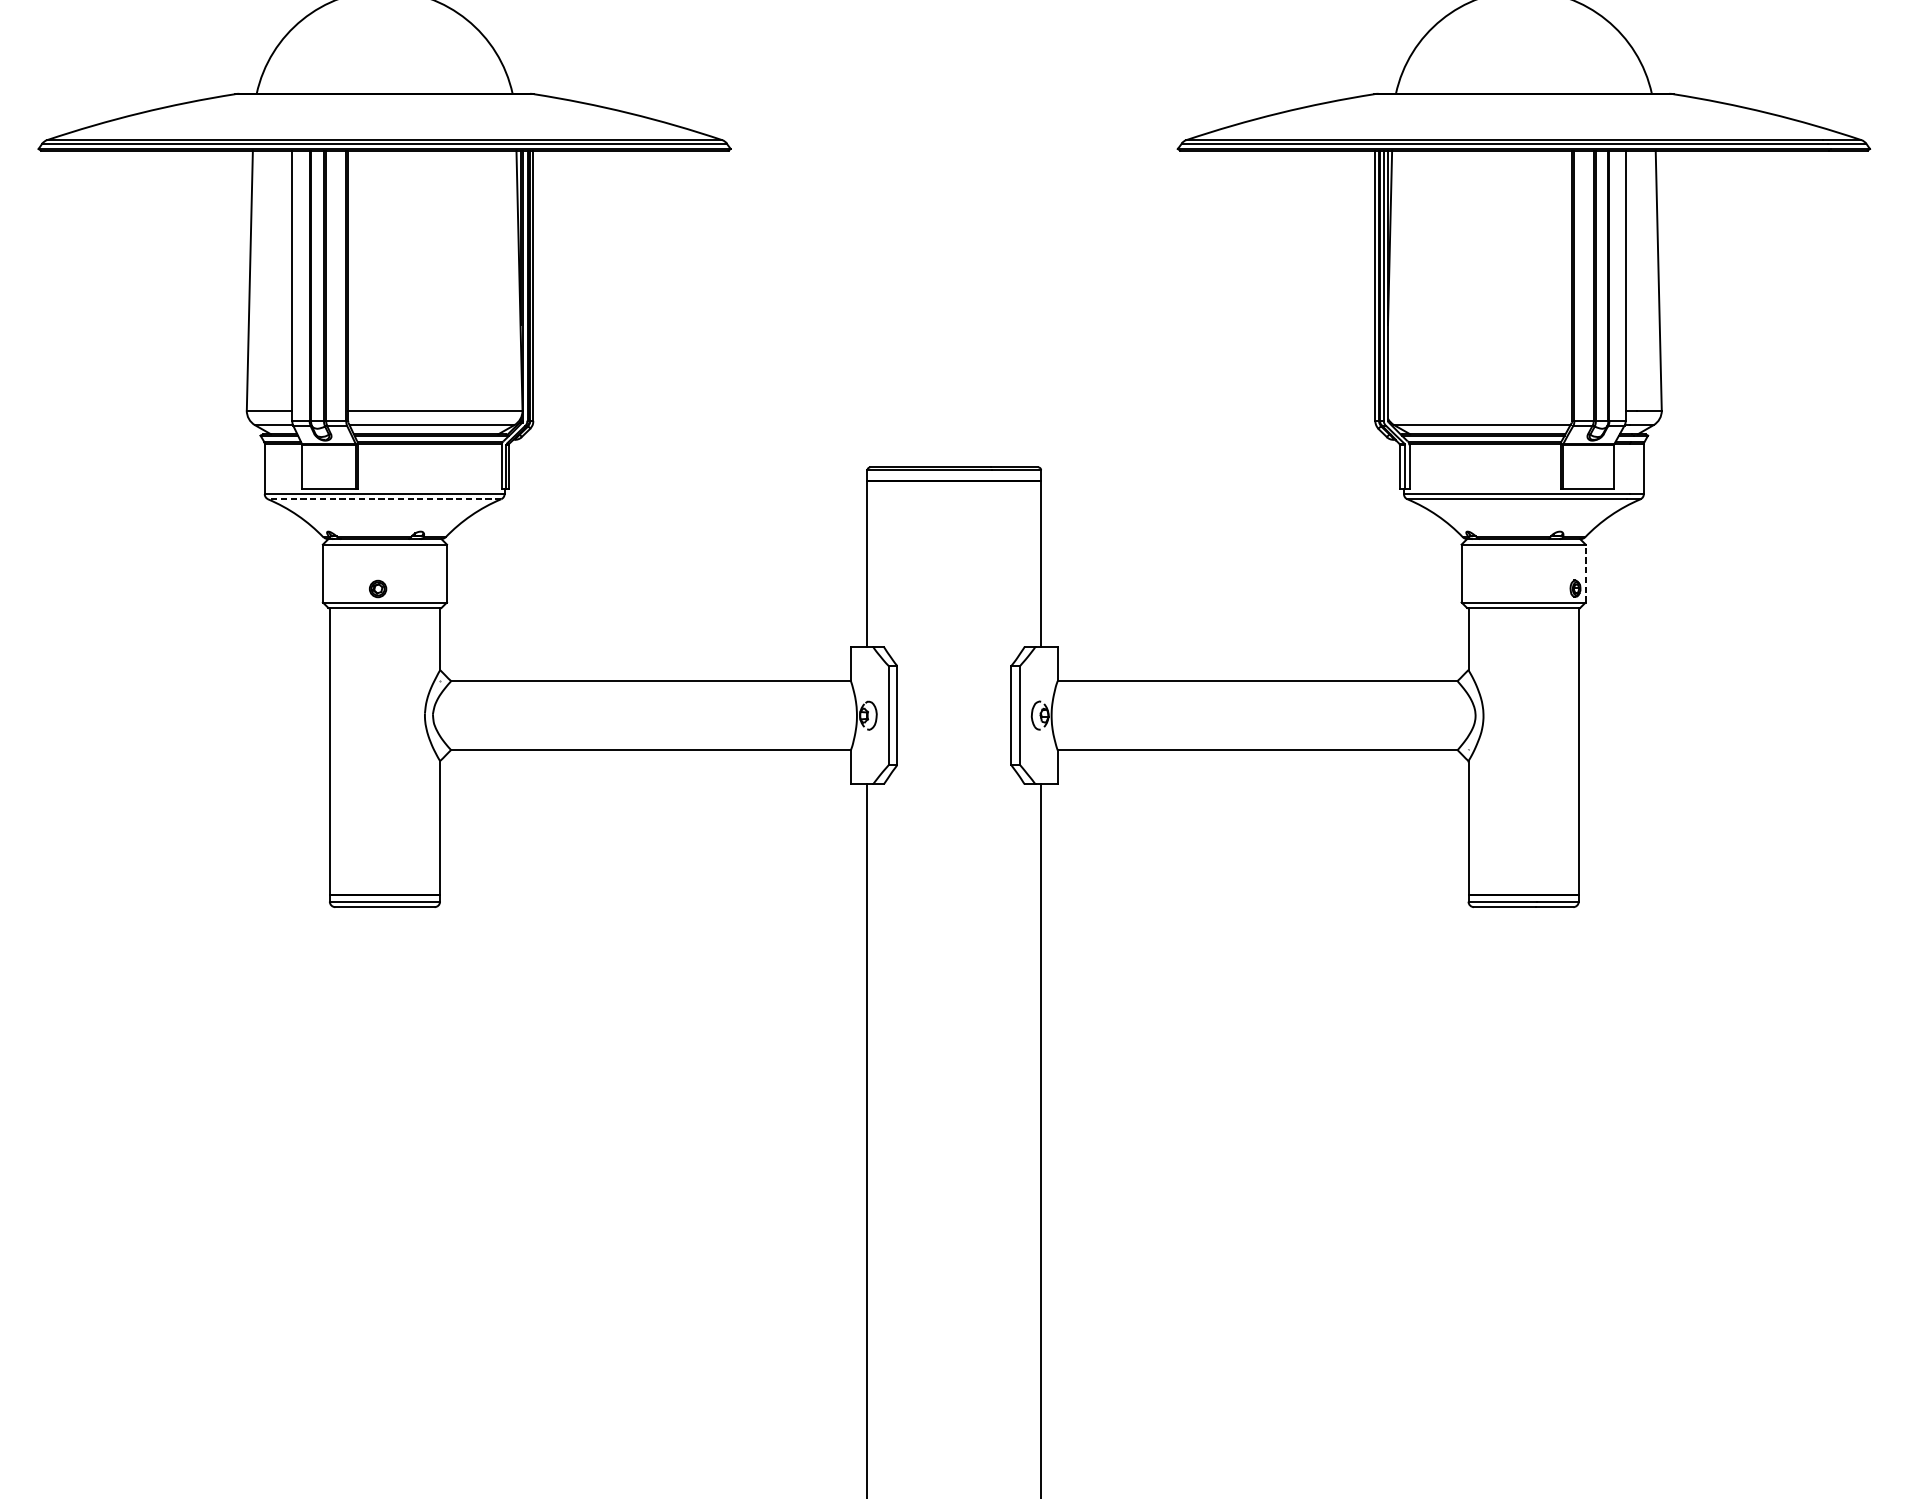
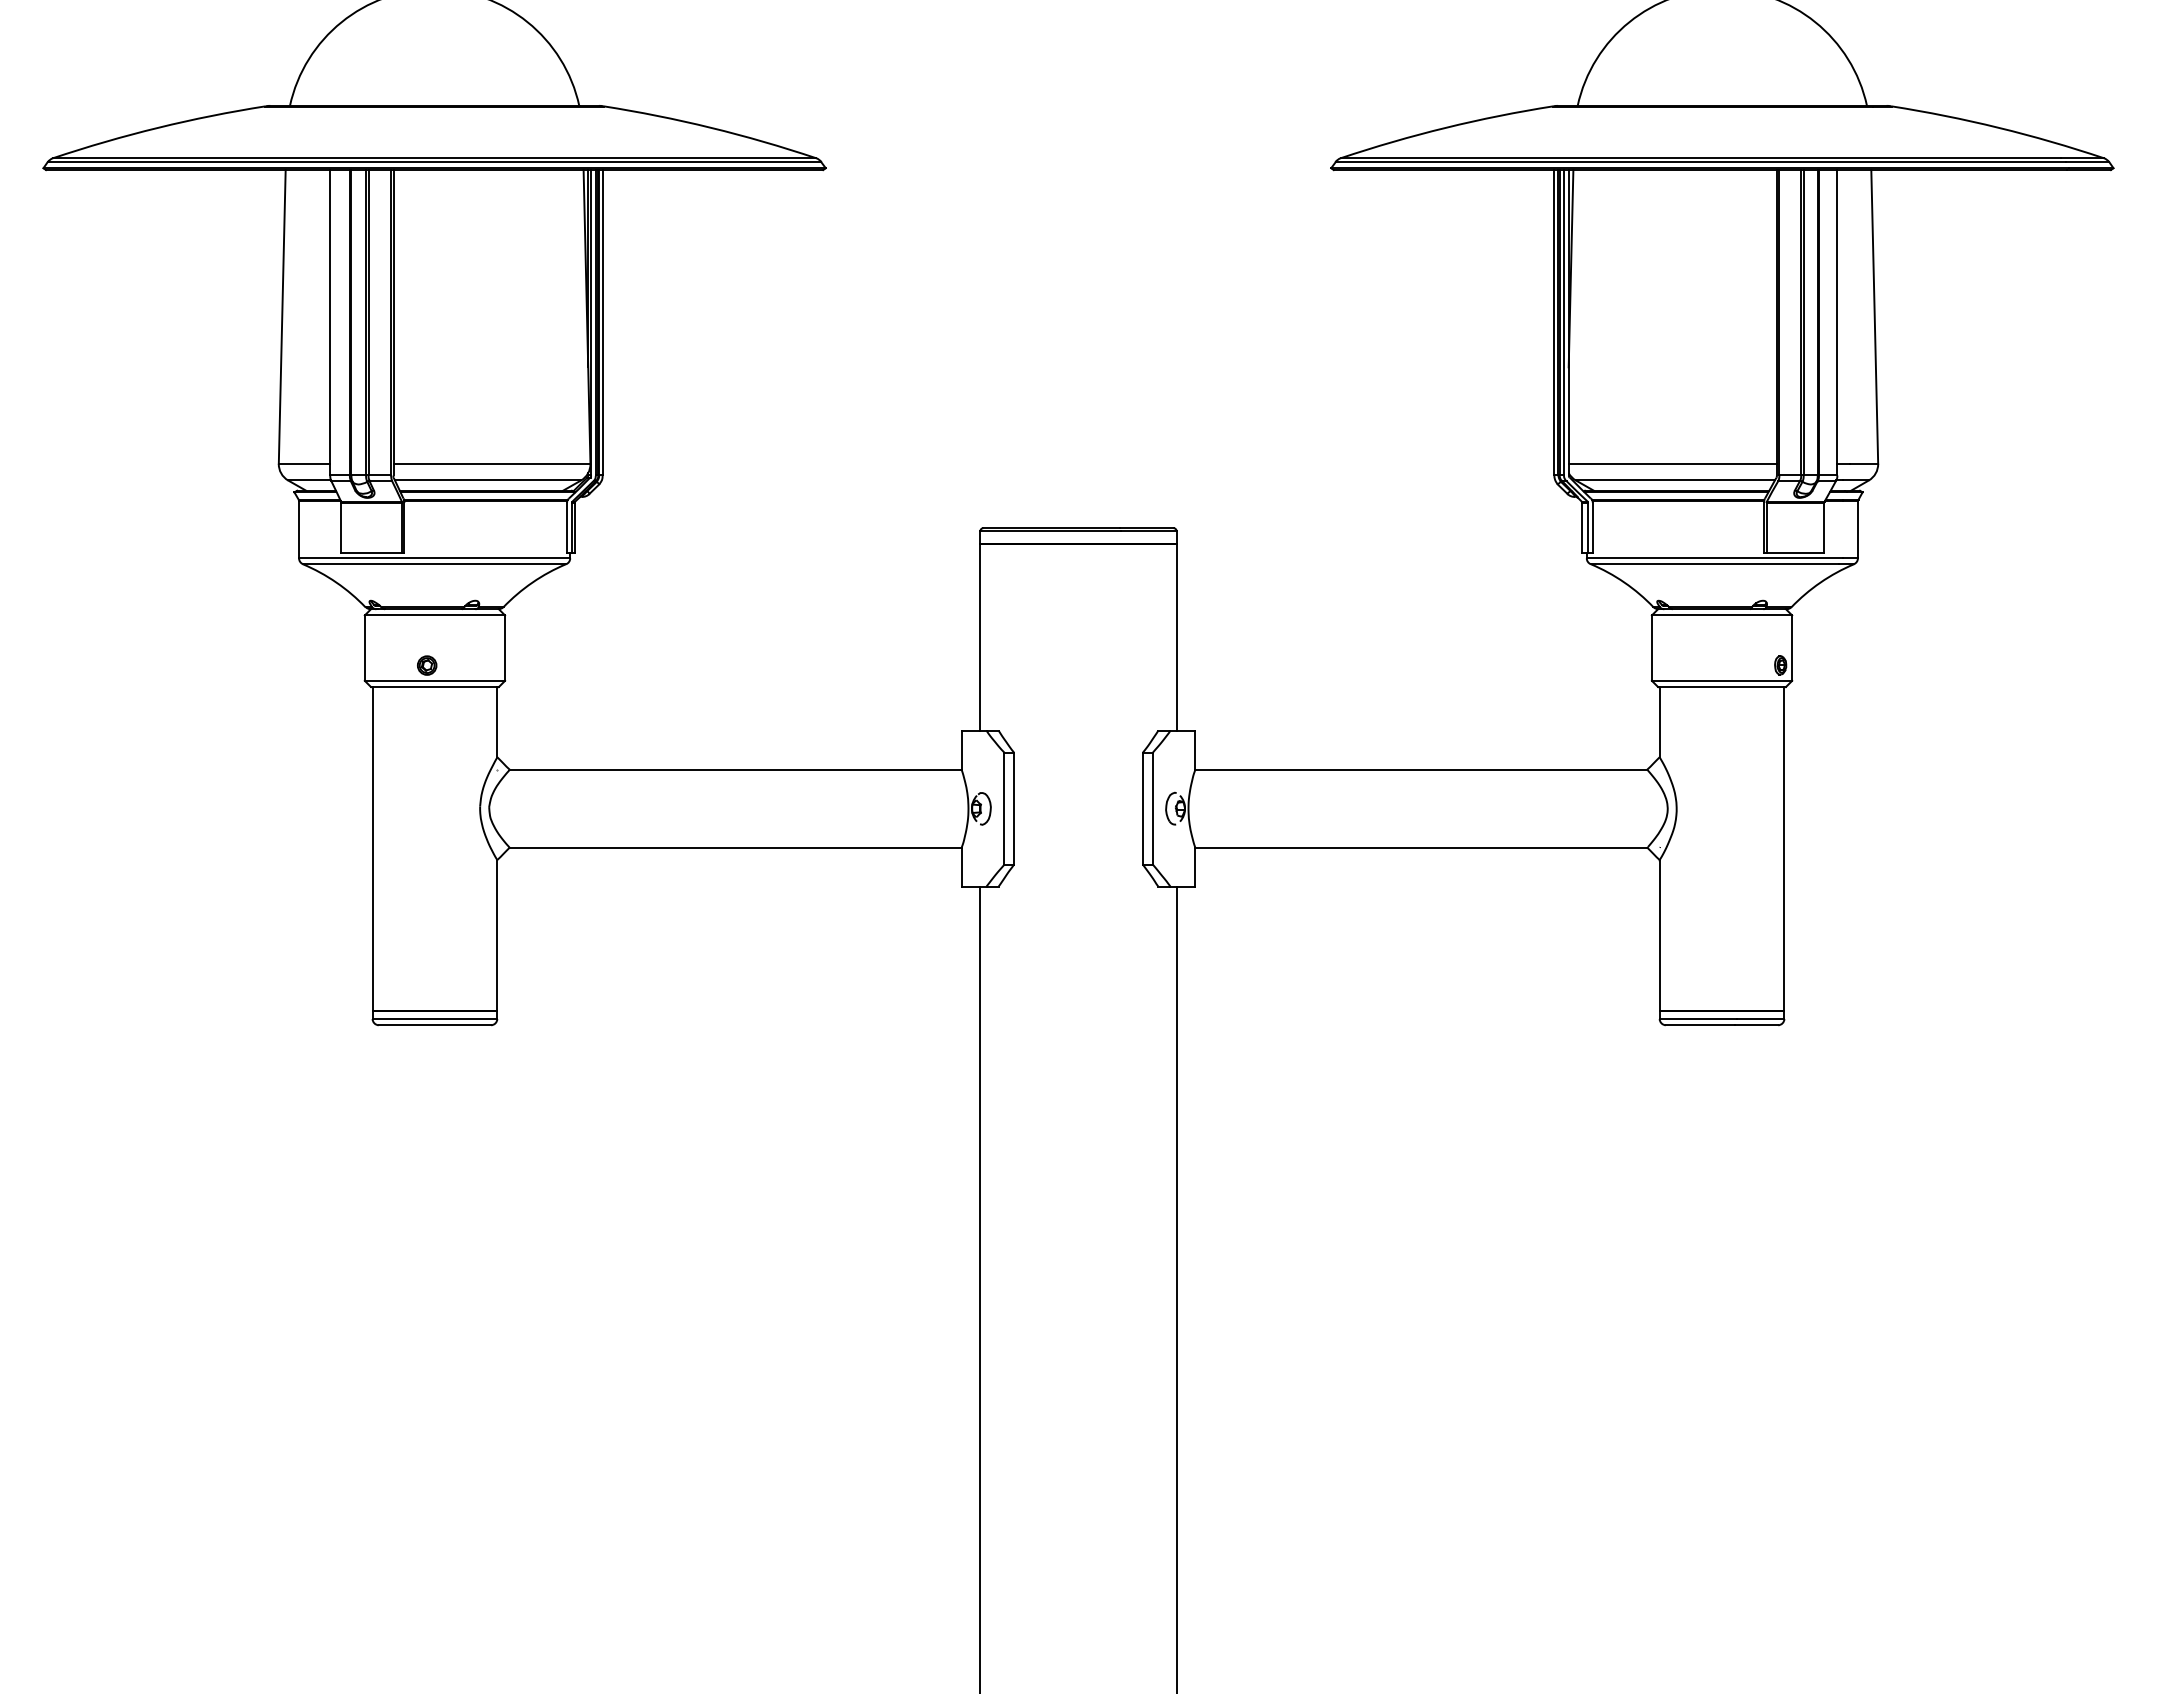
line: (1479, 410) -> (1672, 463), added
line: (384, 499) -> (434, 564), dashed -> solid
line: (1585, 573) -> (1792, 648), dashed -> solid

